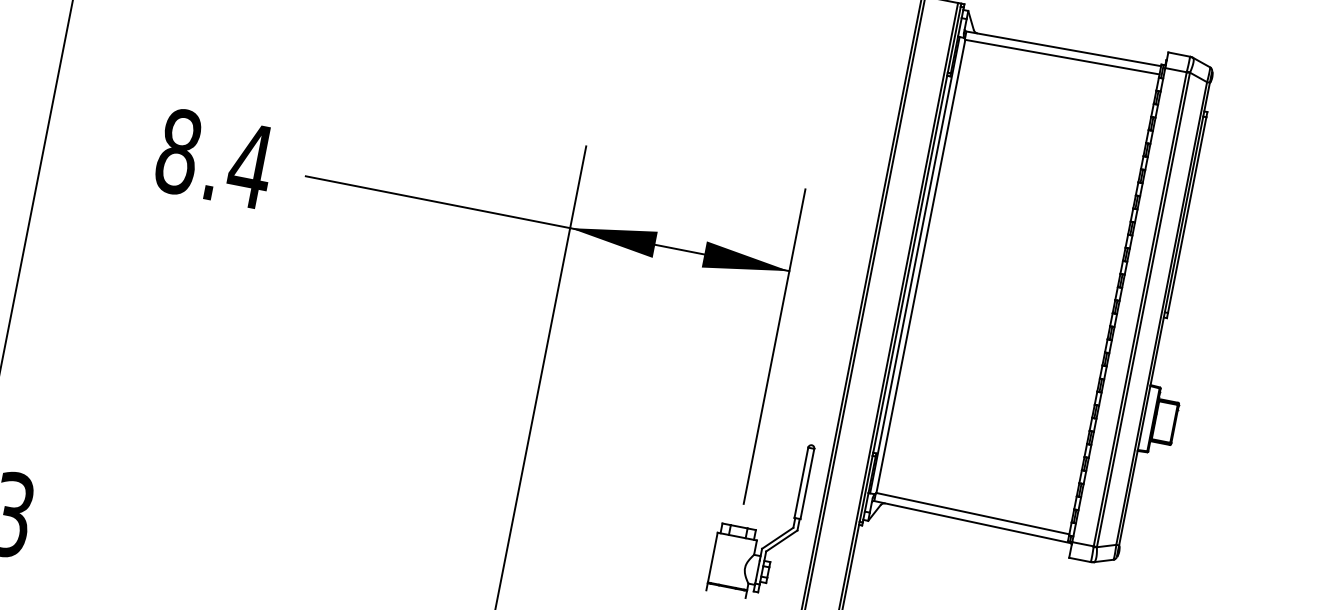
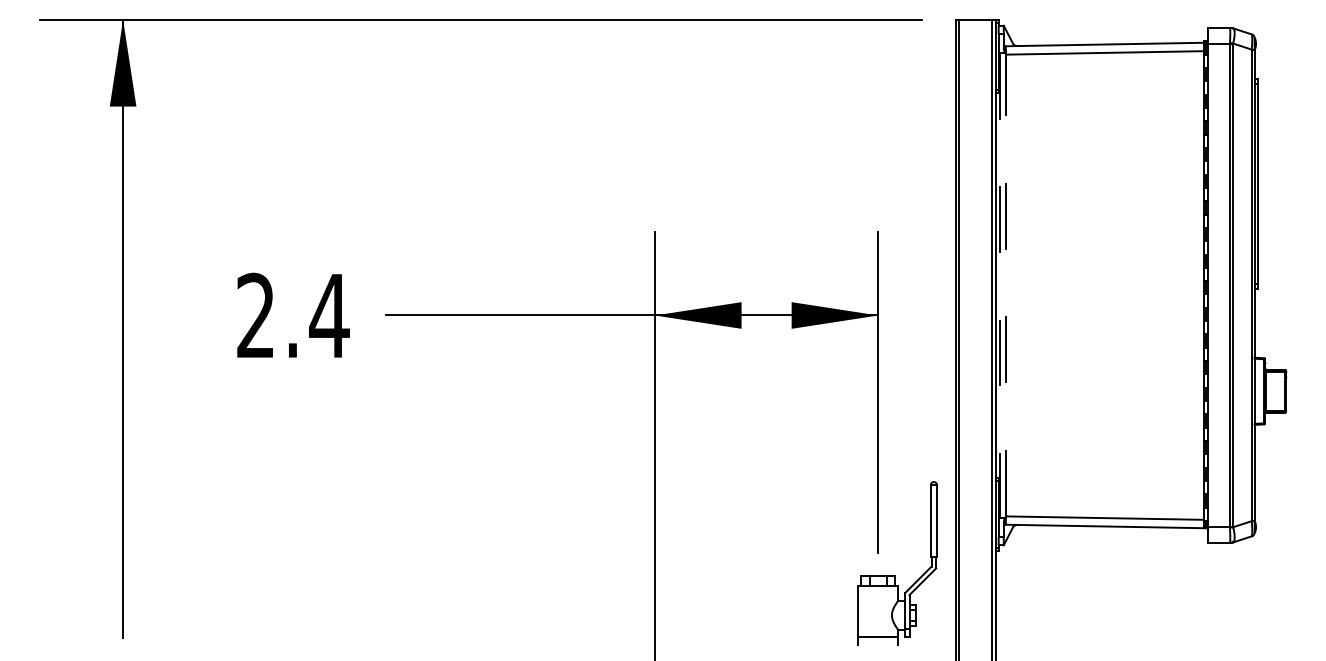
text: (178, 151) -> (255, 315), 8.4 -> 2.4
line: (915, 265) -> (1000, 285), solid -> dashed
line: (920, 266) -> (1006, 285), solid -> dashed

